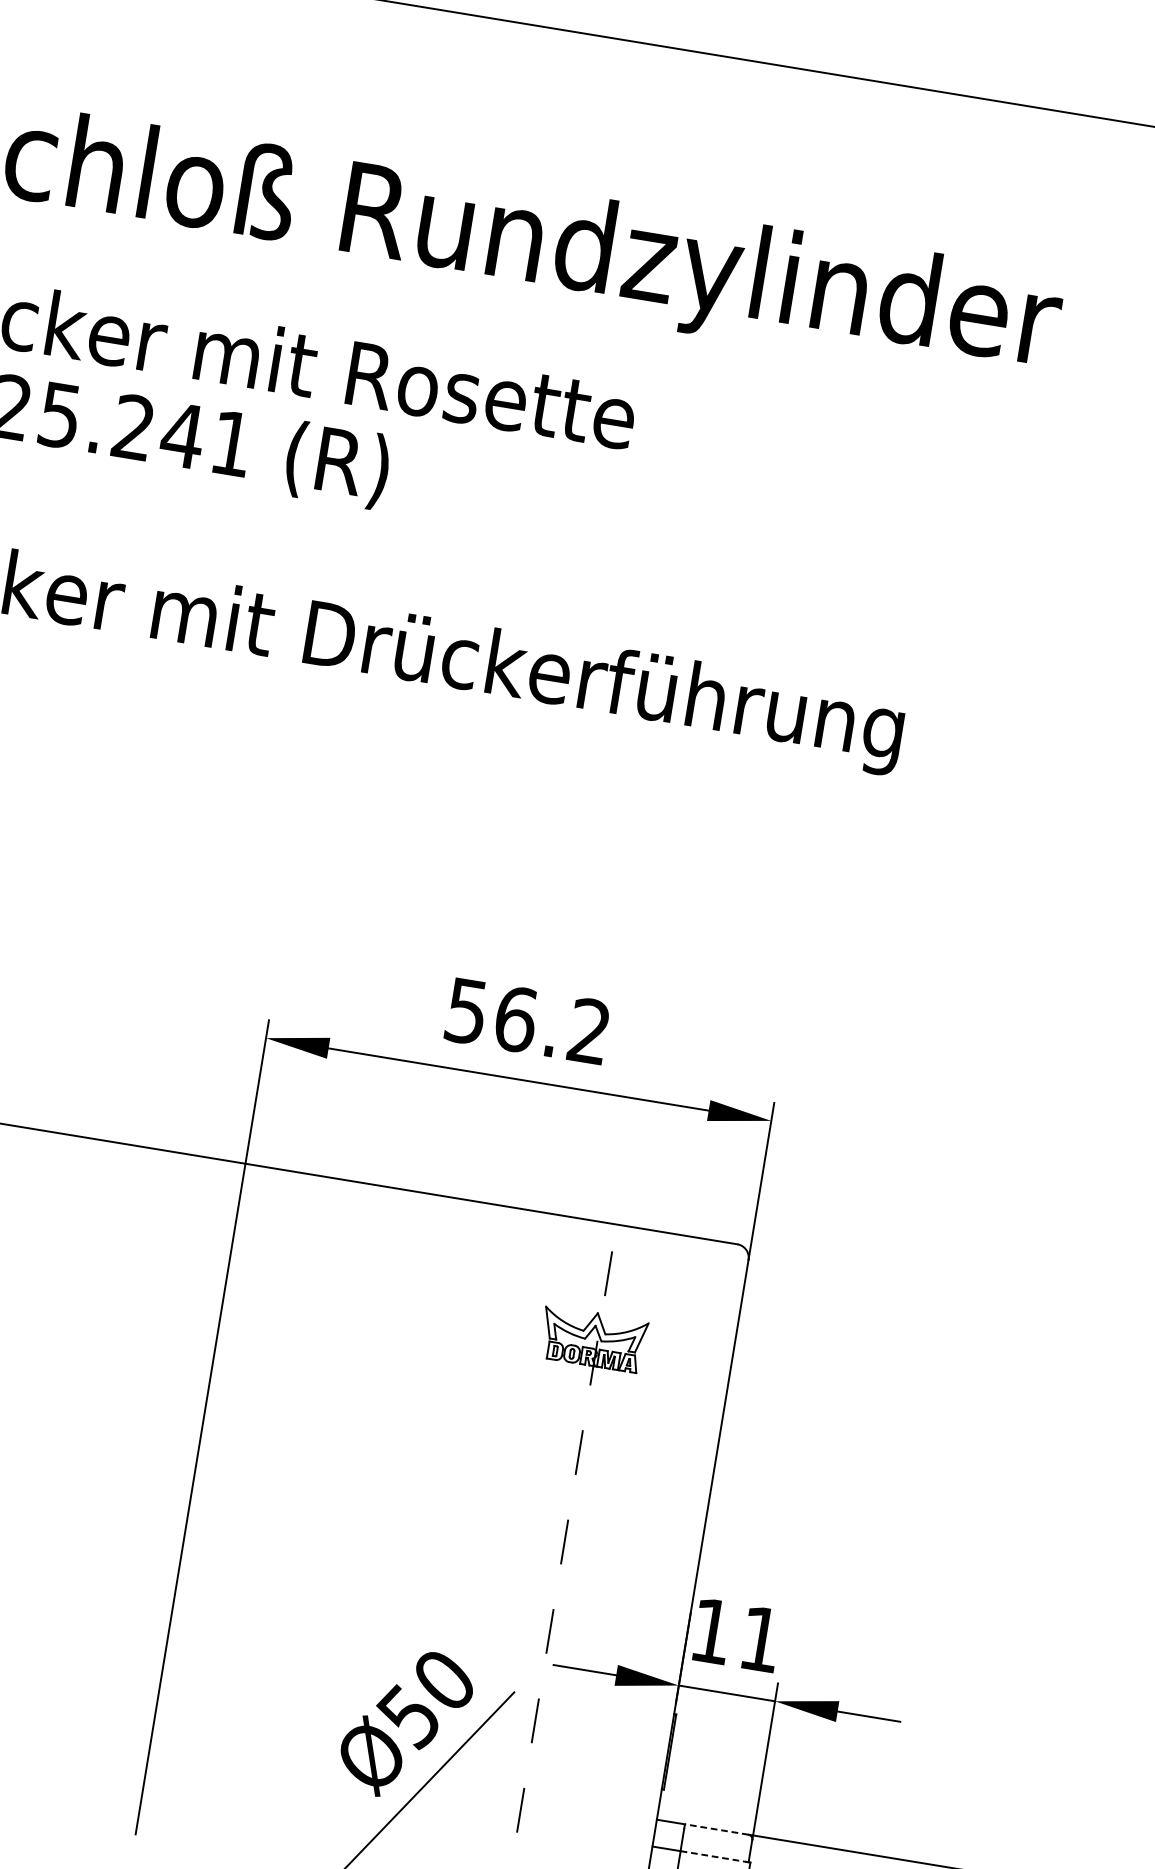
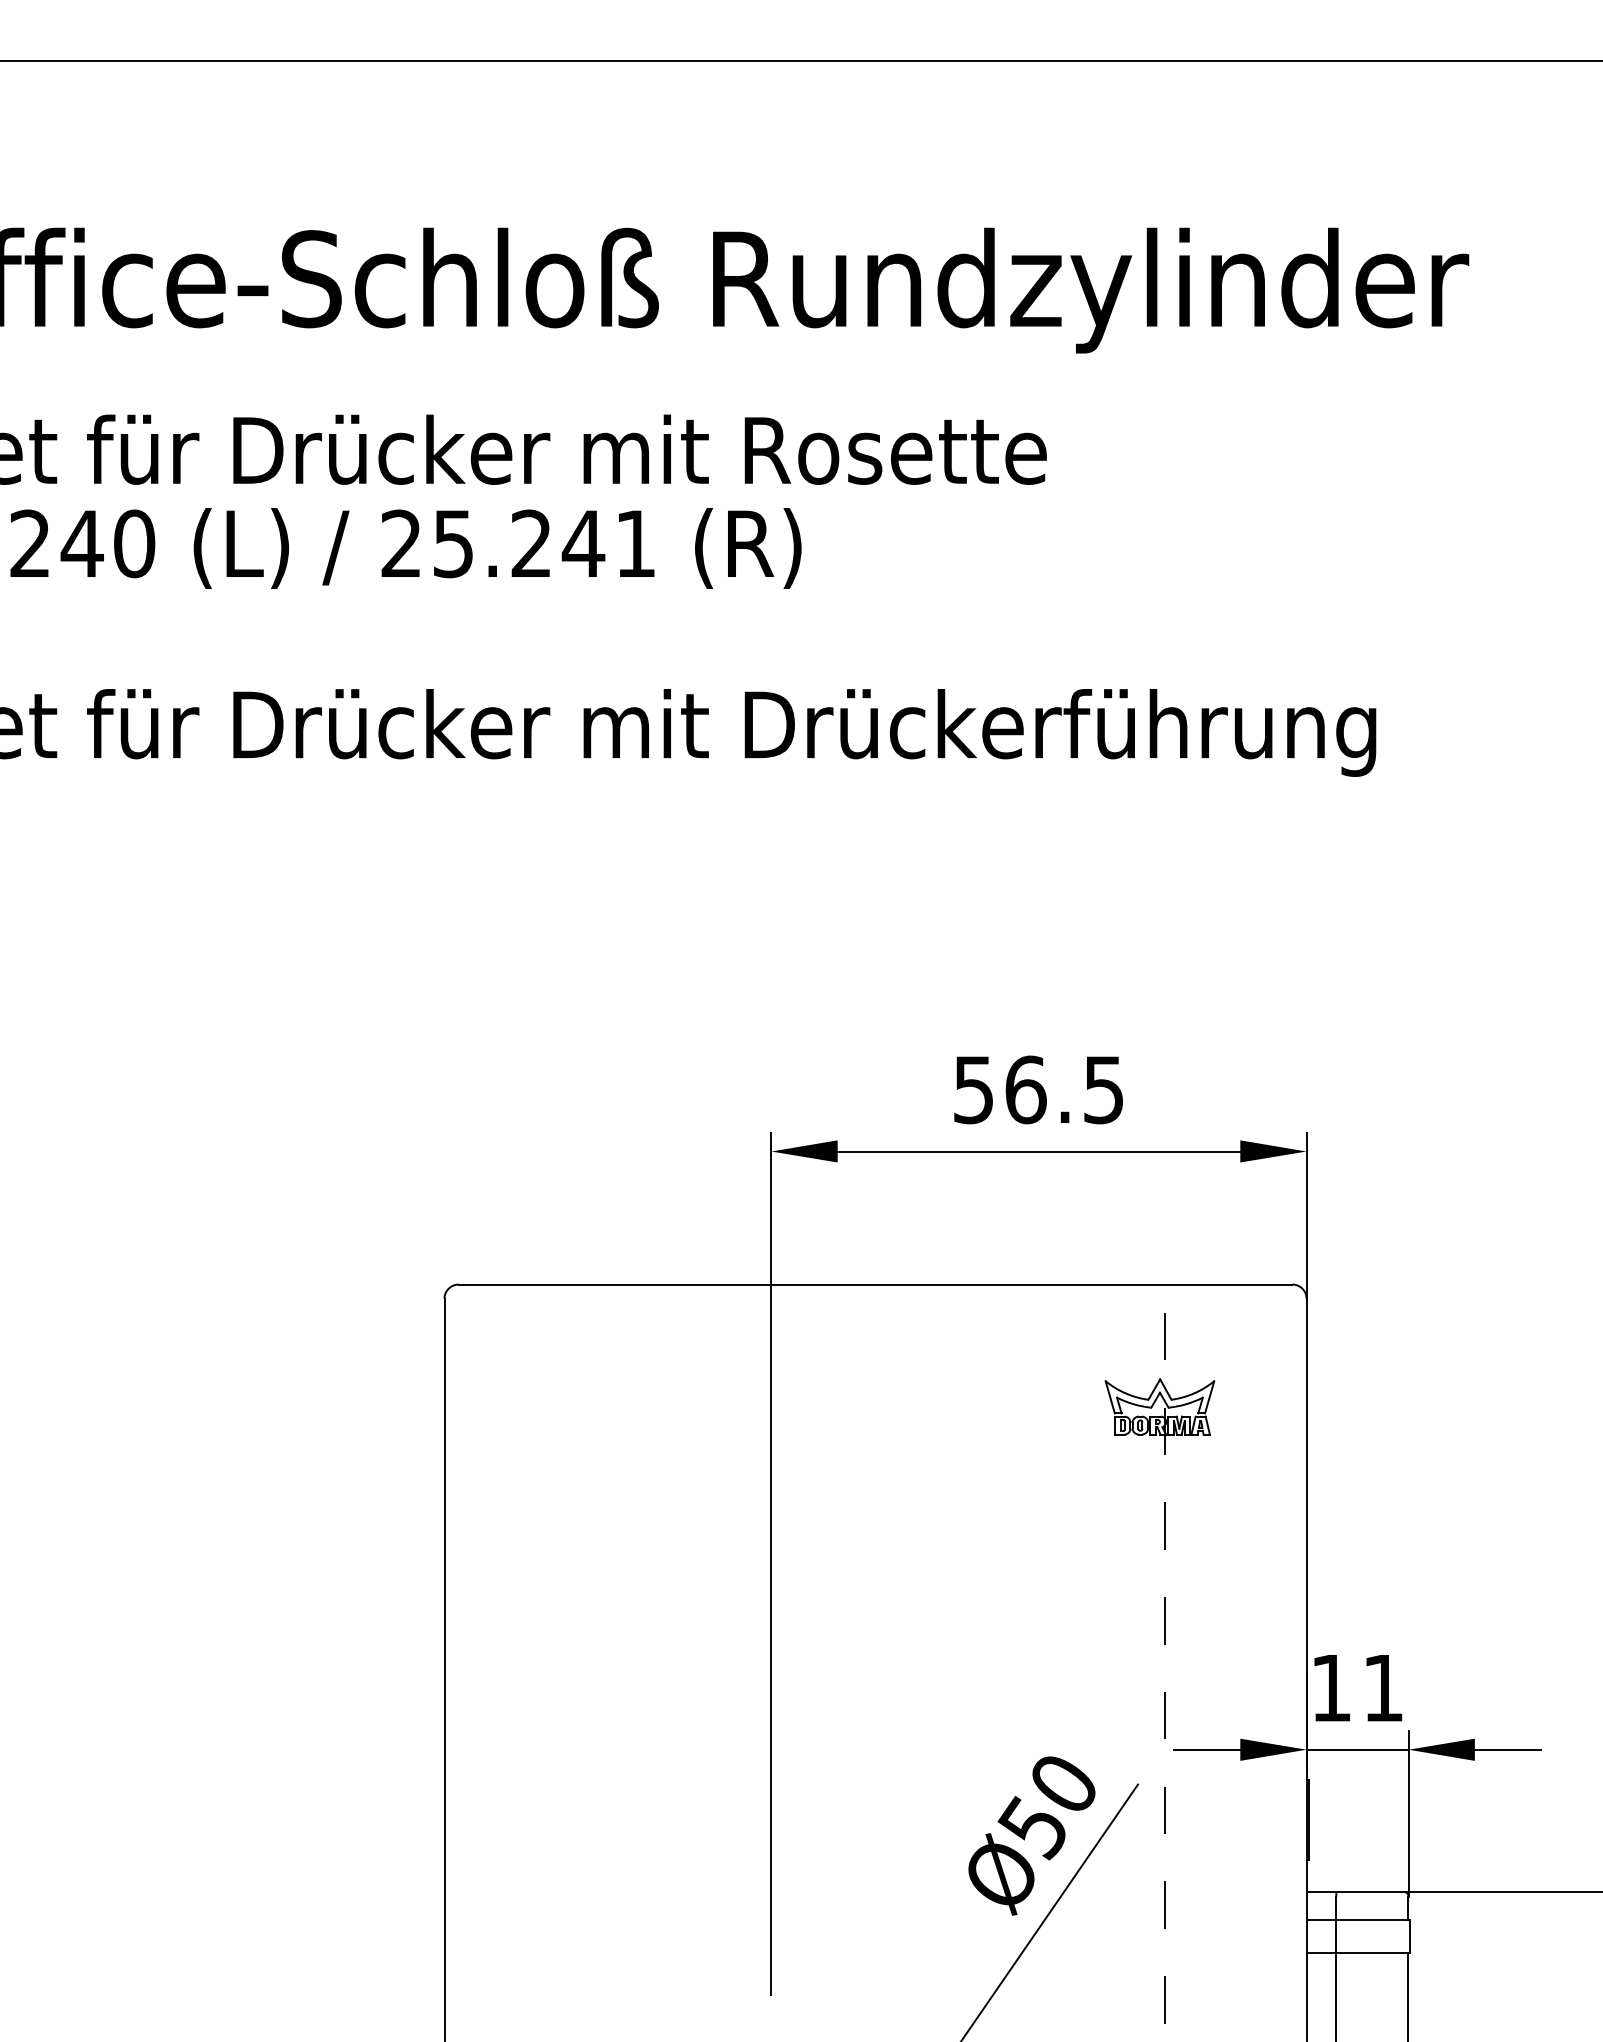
text: (589, 1030) -> (1103, 1089), 56.2 -> 56.5
line: (716, 1829) -> (1369, 1891), dashed -> solid
line: (713, 1856) -> (1371, 1920), dashed -> solid

